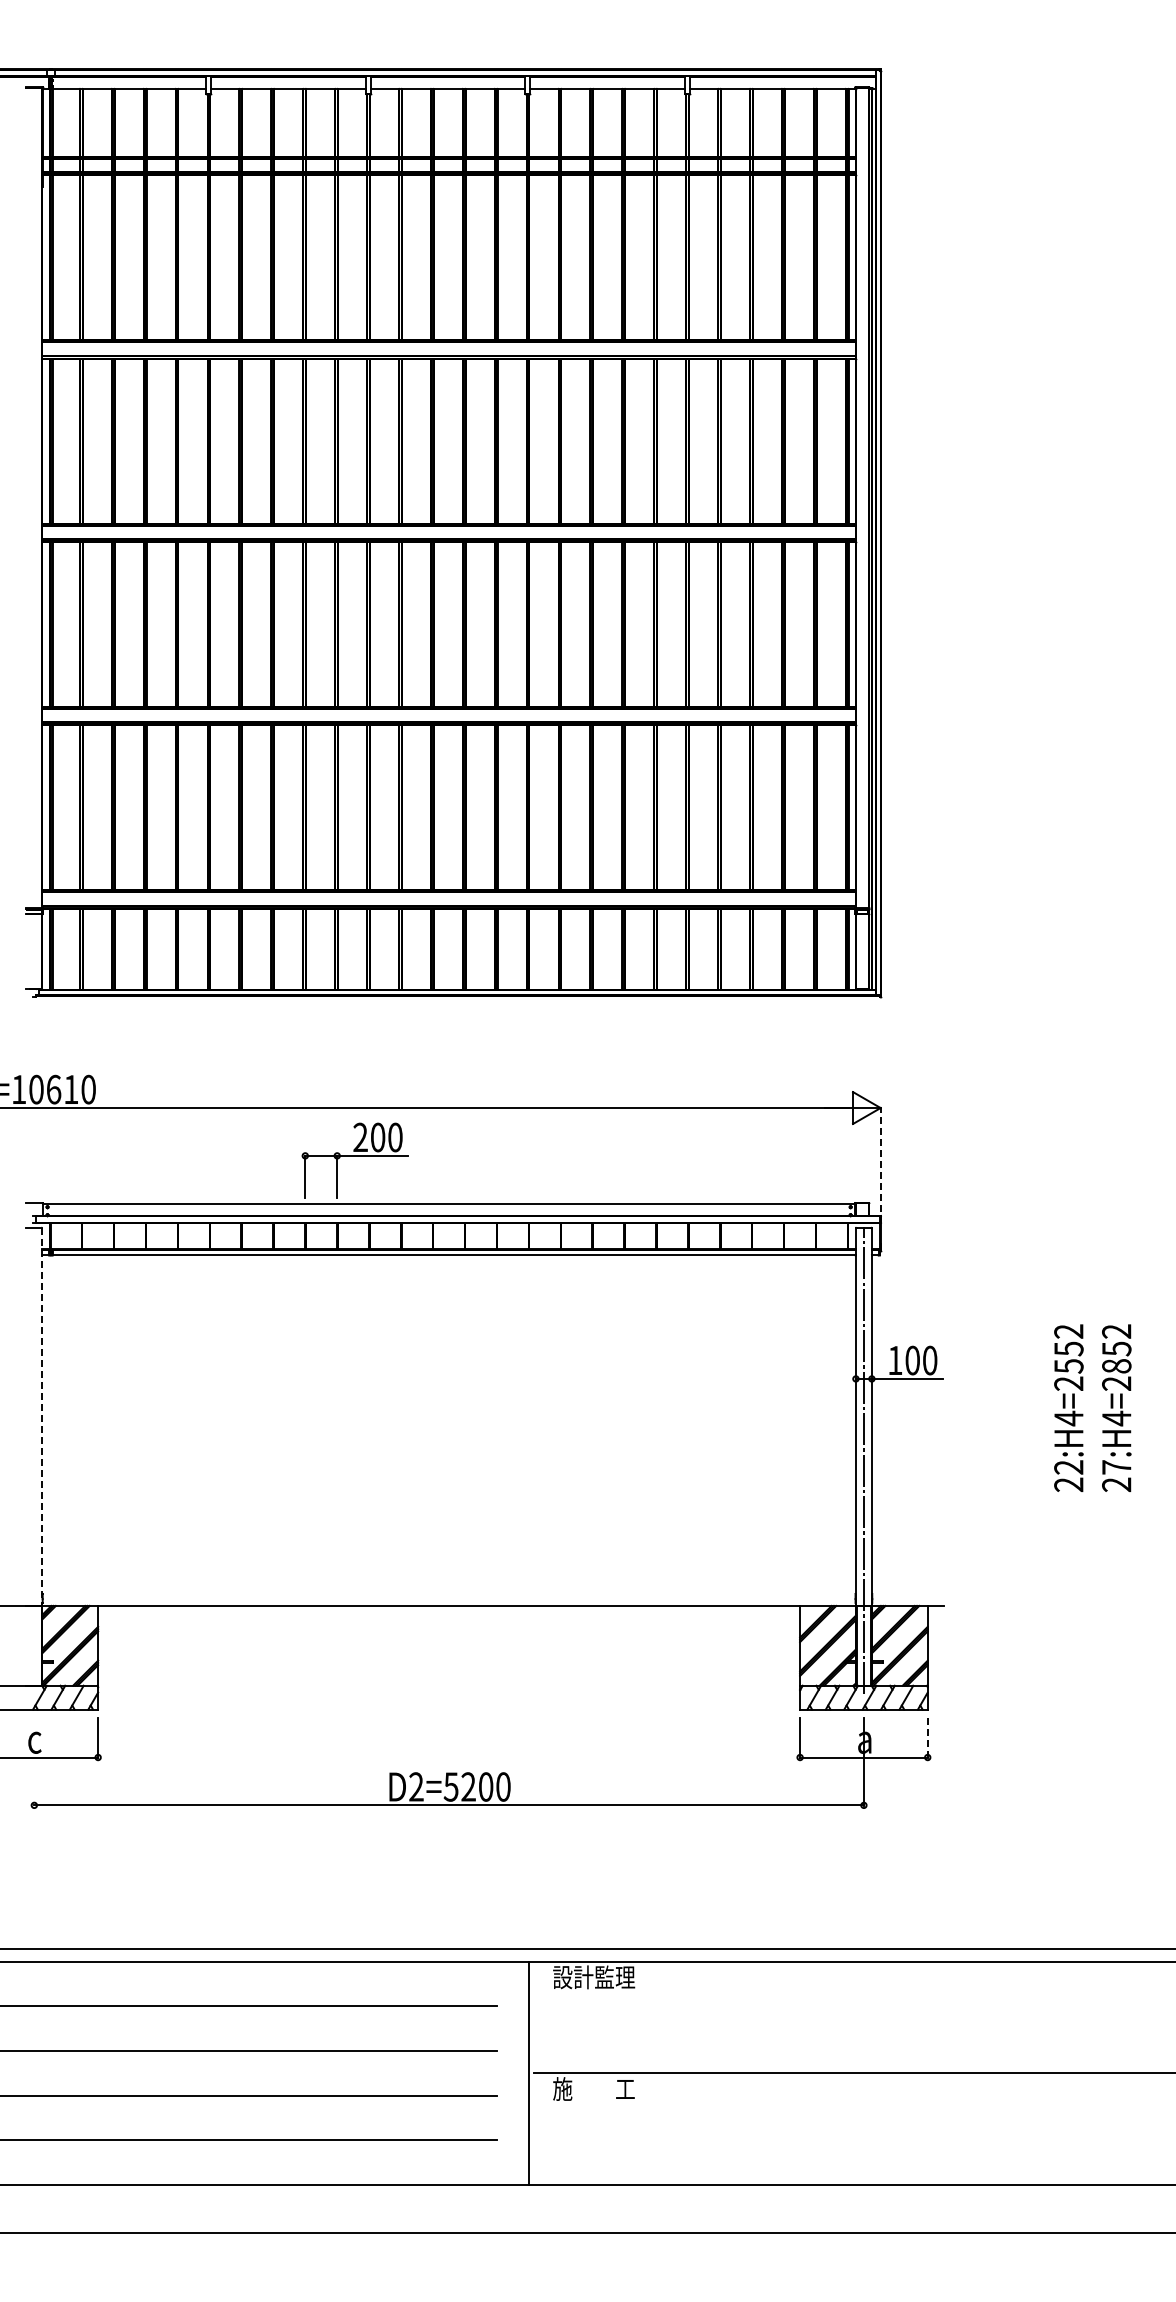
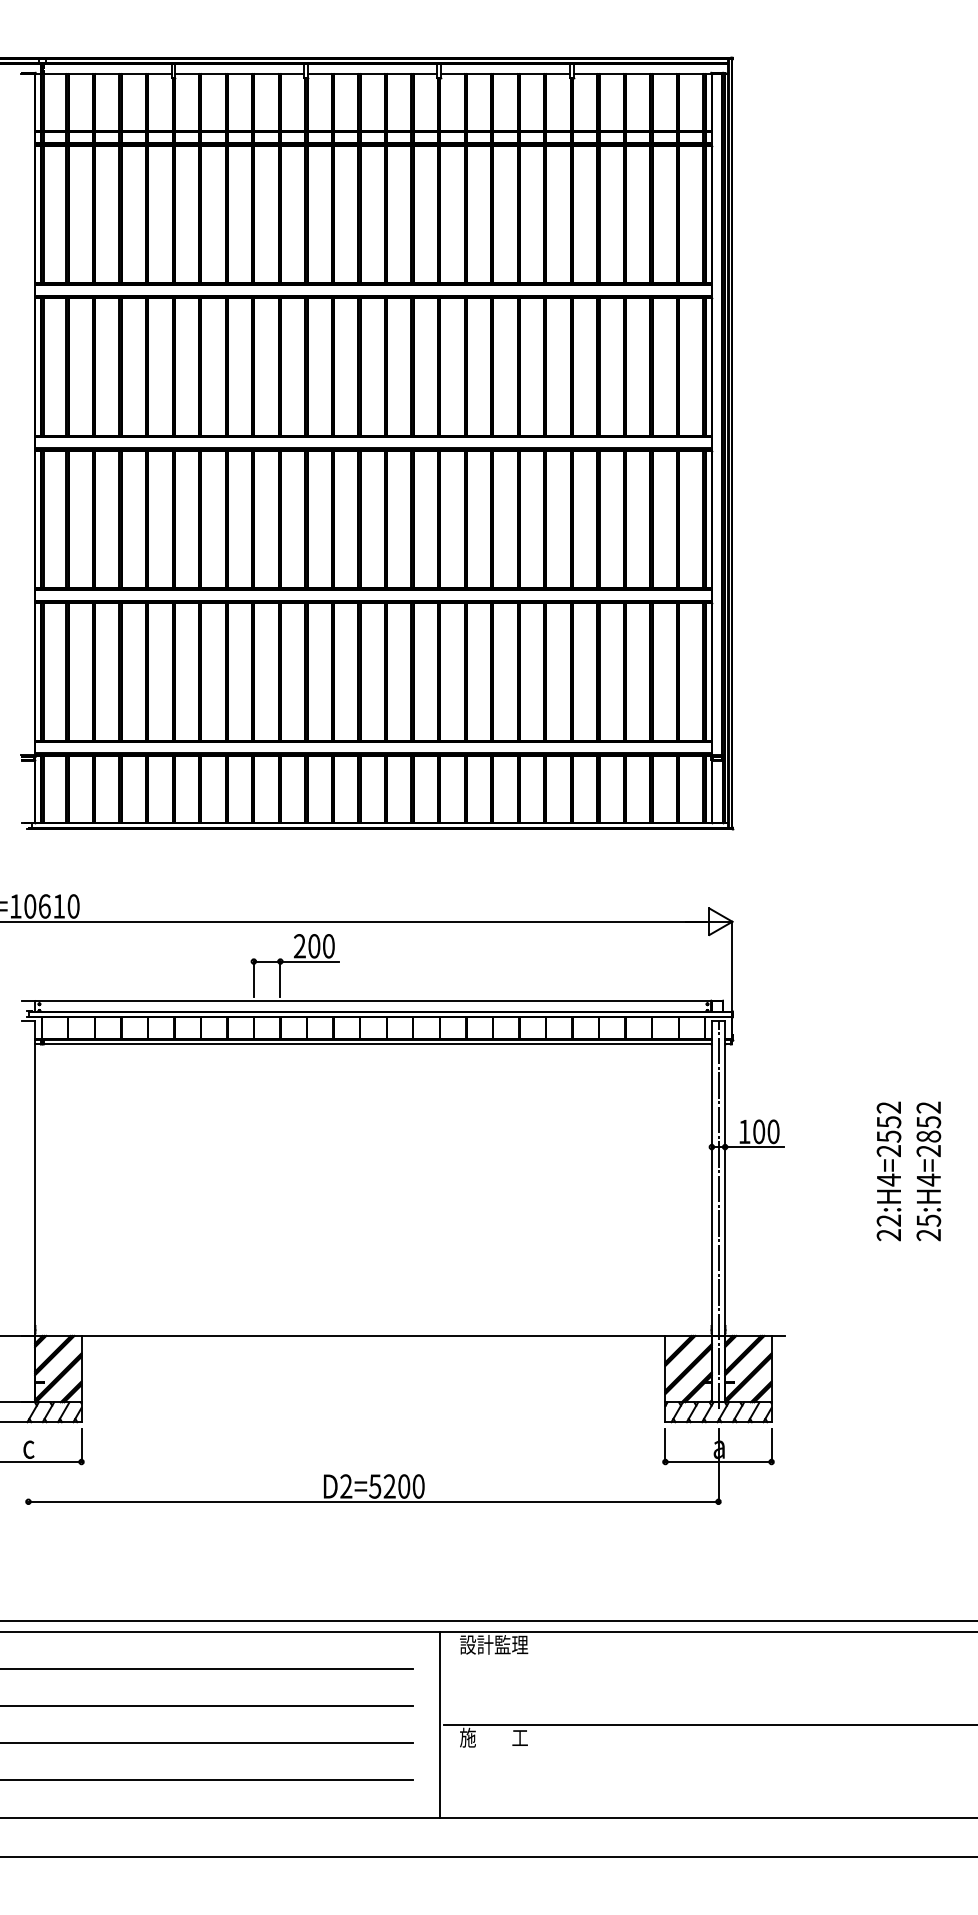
line: (880, 1164) -> (732, 968), dashed -> solid
line: (42, 1416) -> (35, 1178), dashed -> solid
text: (1116, 1467) -> (928, 1220), 27:H4=2852 -> 25:H4=2852
line: (927, 1738) -> (771, 1446), dashed -> solid

